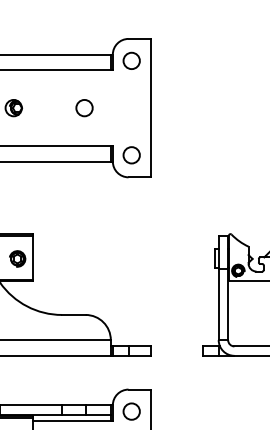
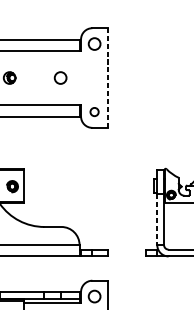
line: (150, 107) -> (108, 77), solid -> dashed
circle: (131, 155) -> (94, 112), size x0.7
line: (218, 305) -> (157, 220), solid -> dashed

